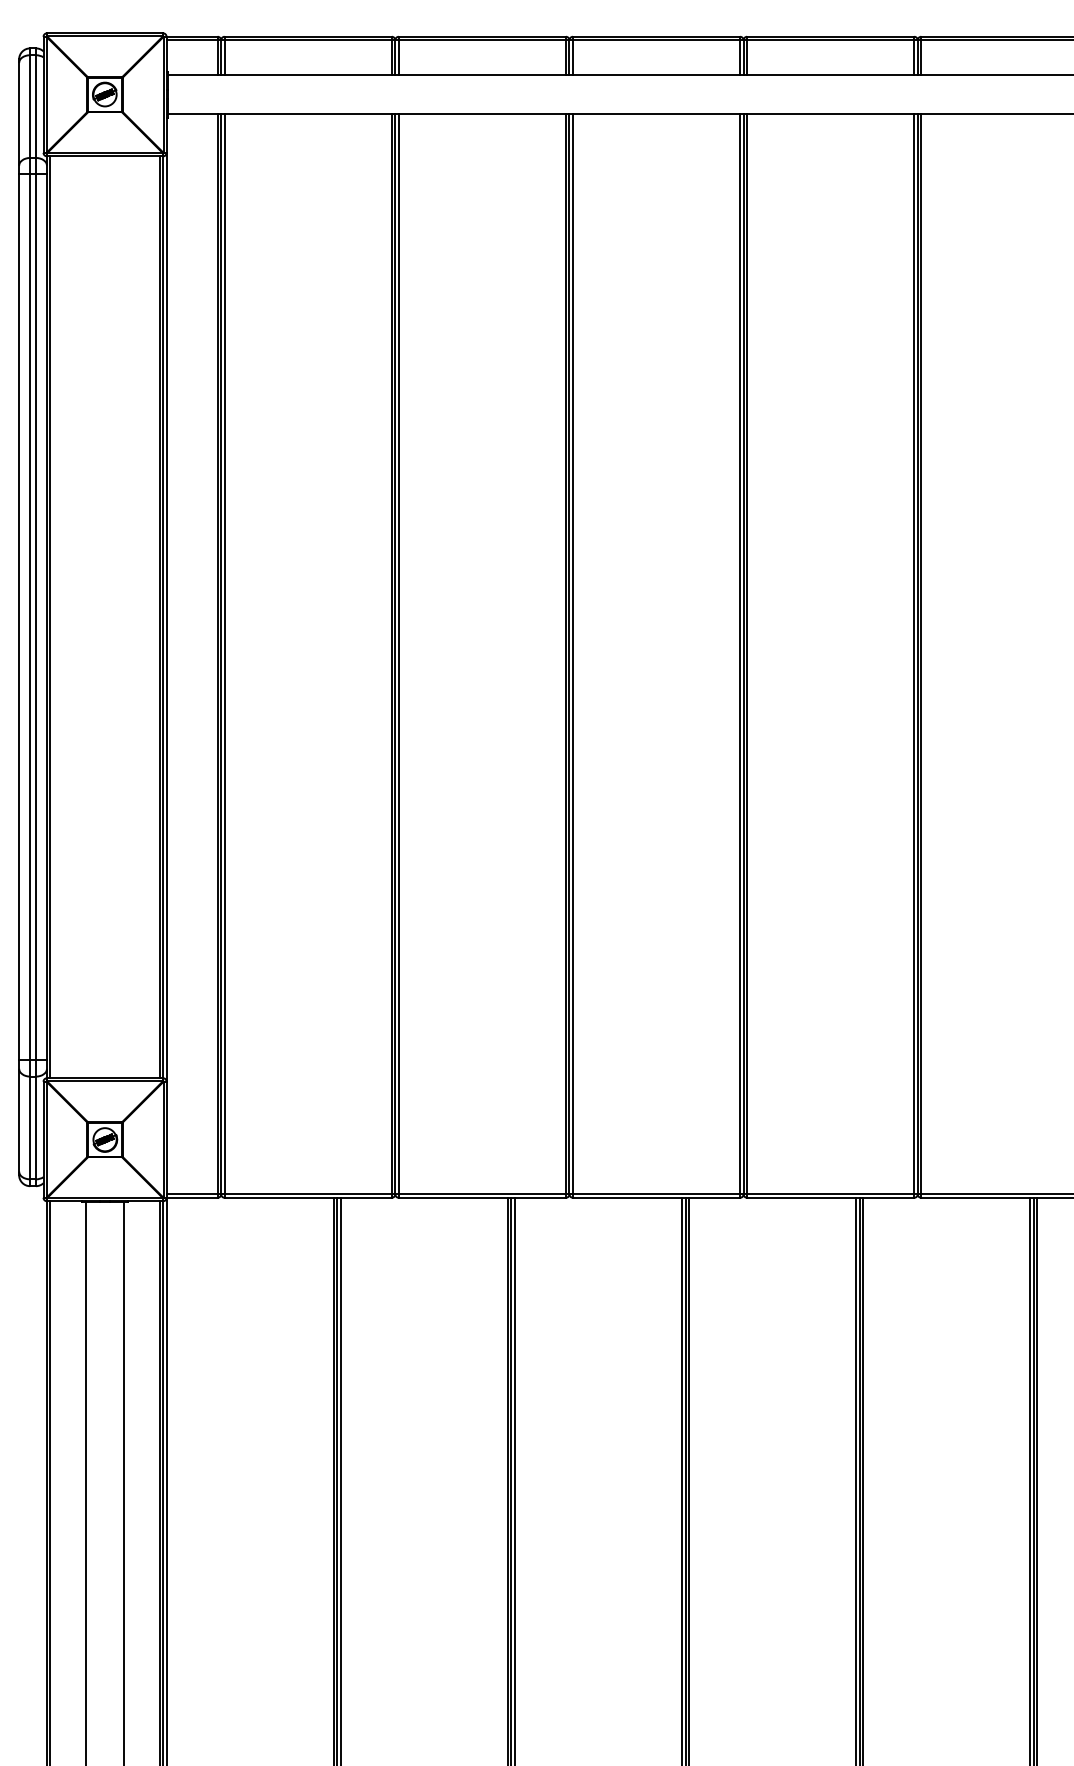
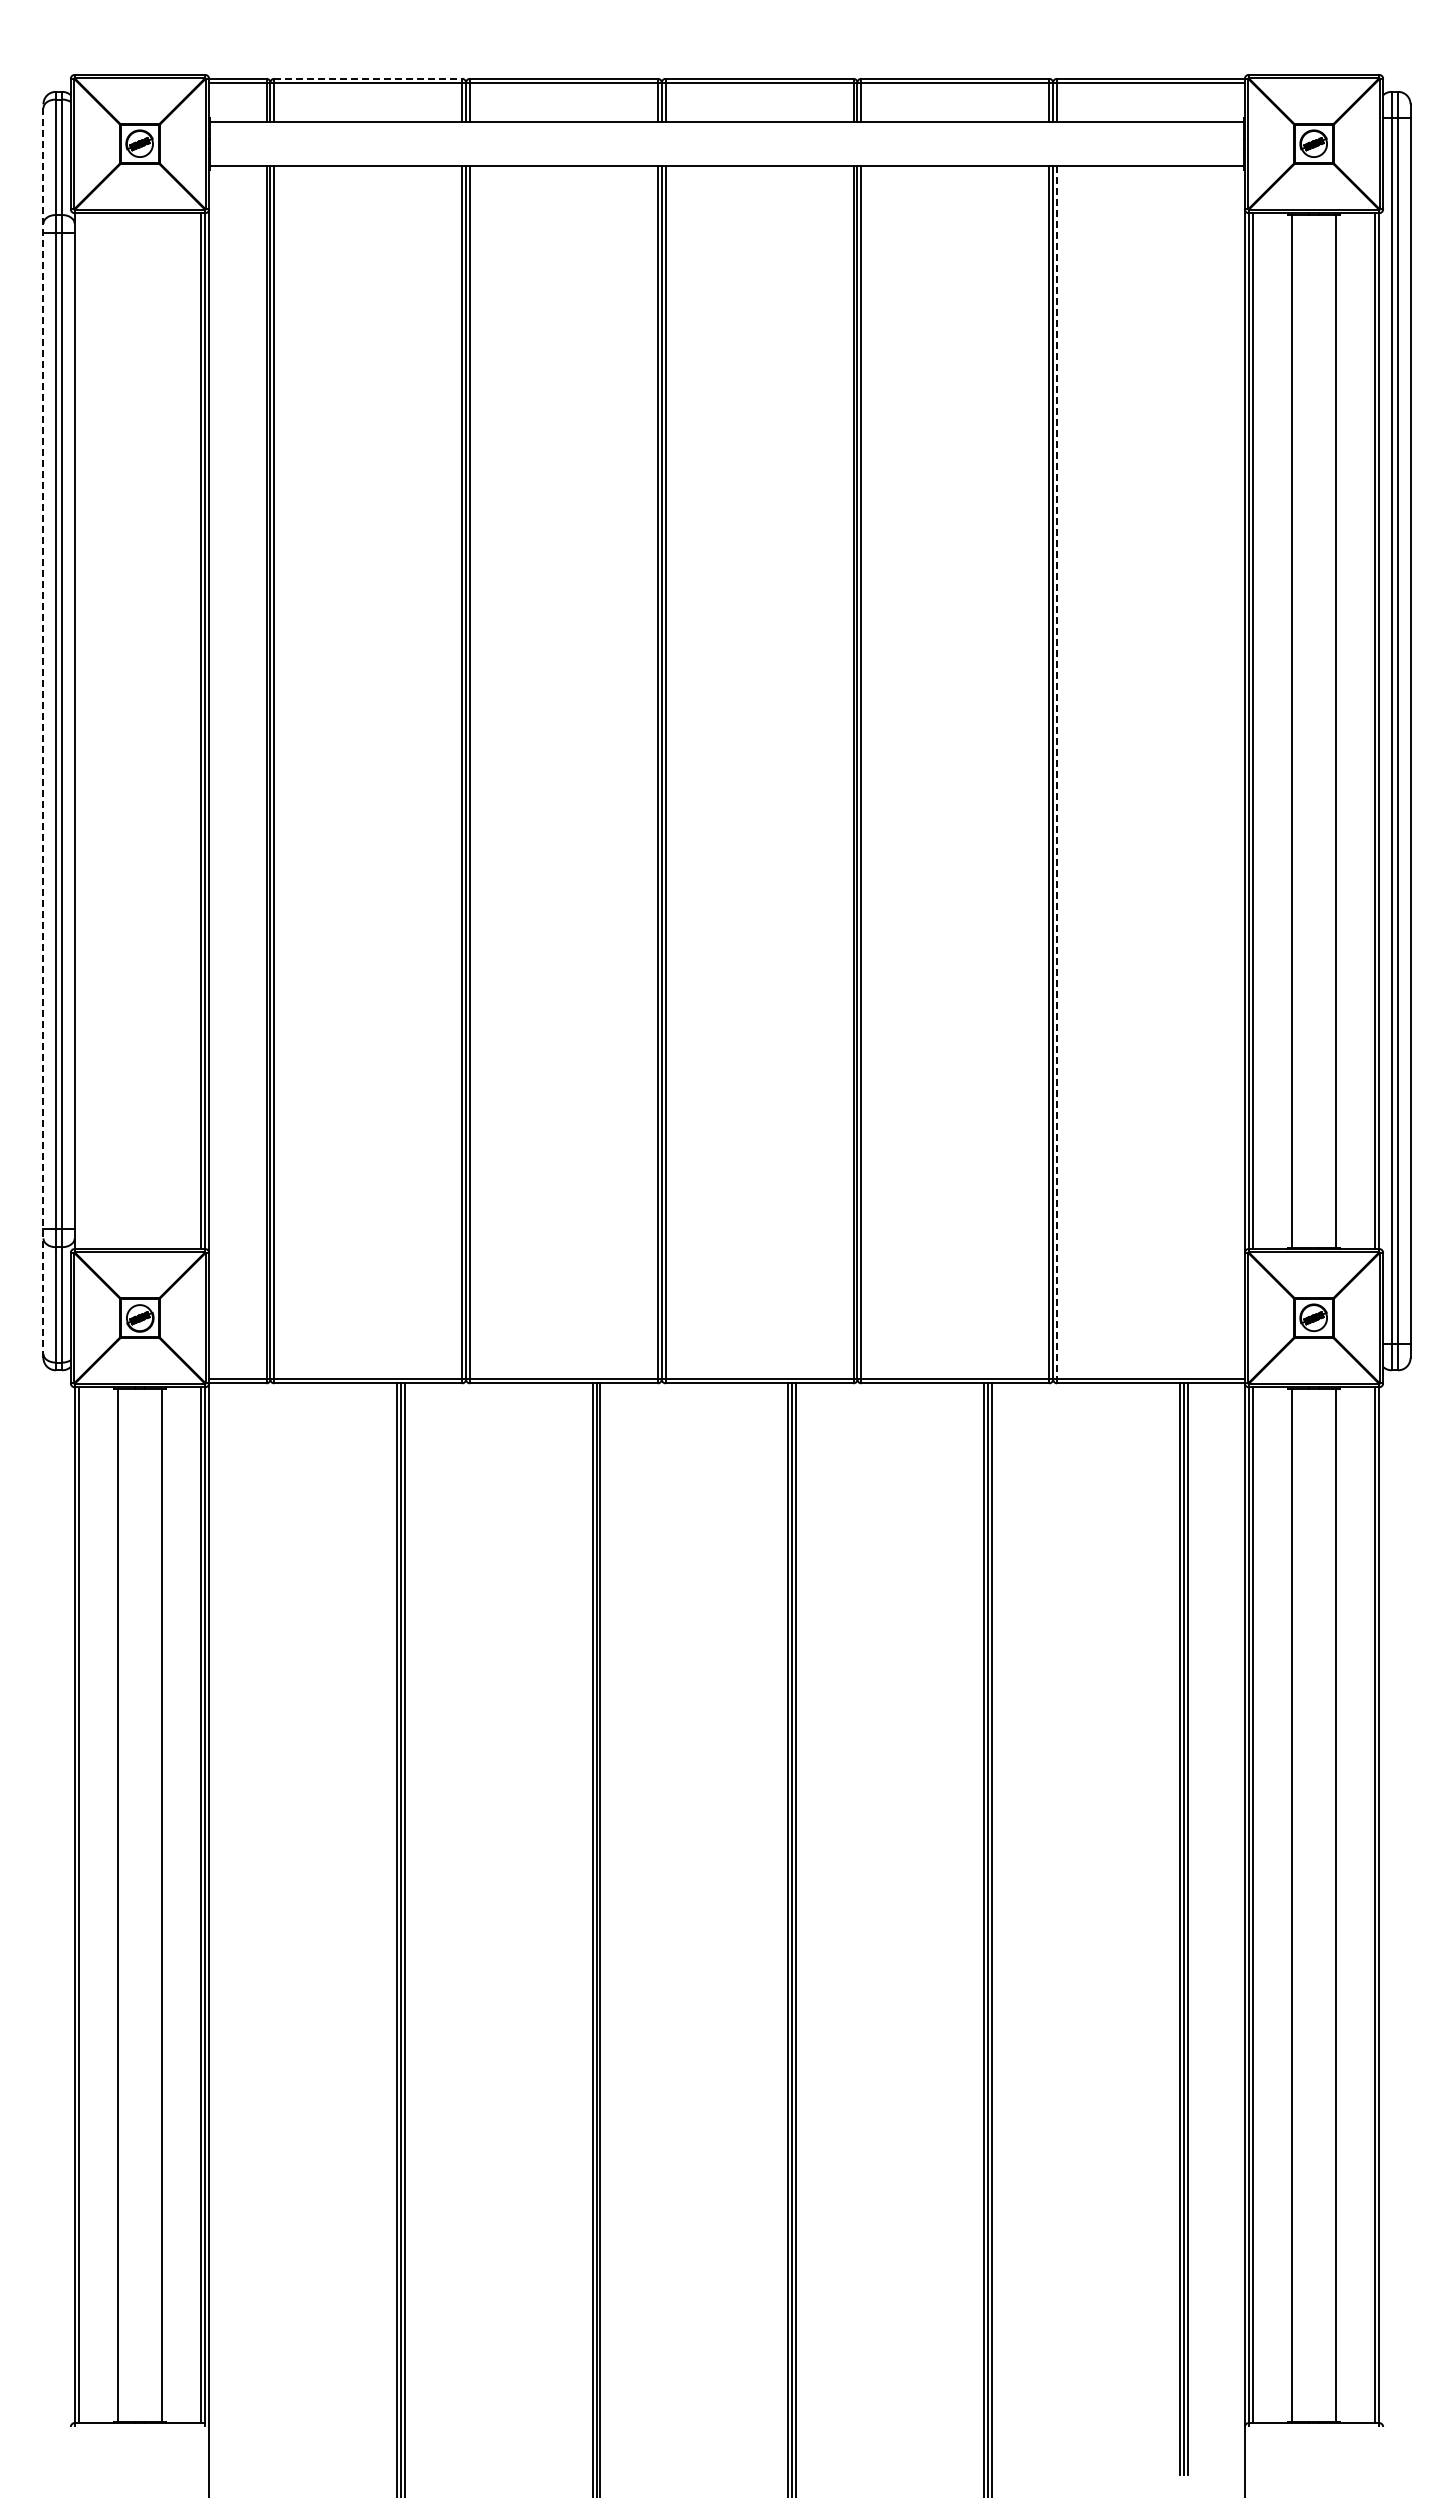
line: (308, 36) -> (368, 78), solid -> dashed
line: (19, 617) -> (43, 731), solid -> dashed
line: (50, 617) -> (78, 731), removed
line: (921, 655) -> (1057, 774), solid -> dashed

